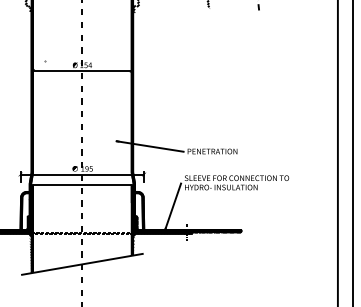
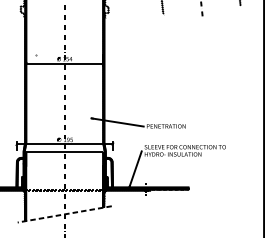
line: (81, 264) -> (64, 214), solid -> dashed

